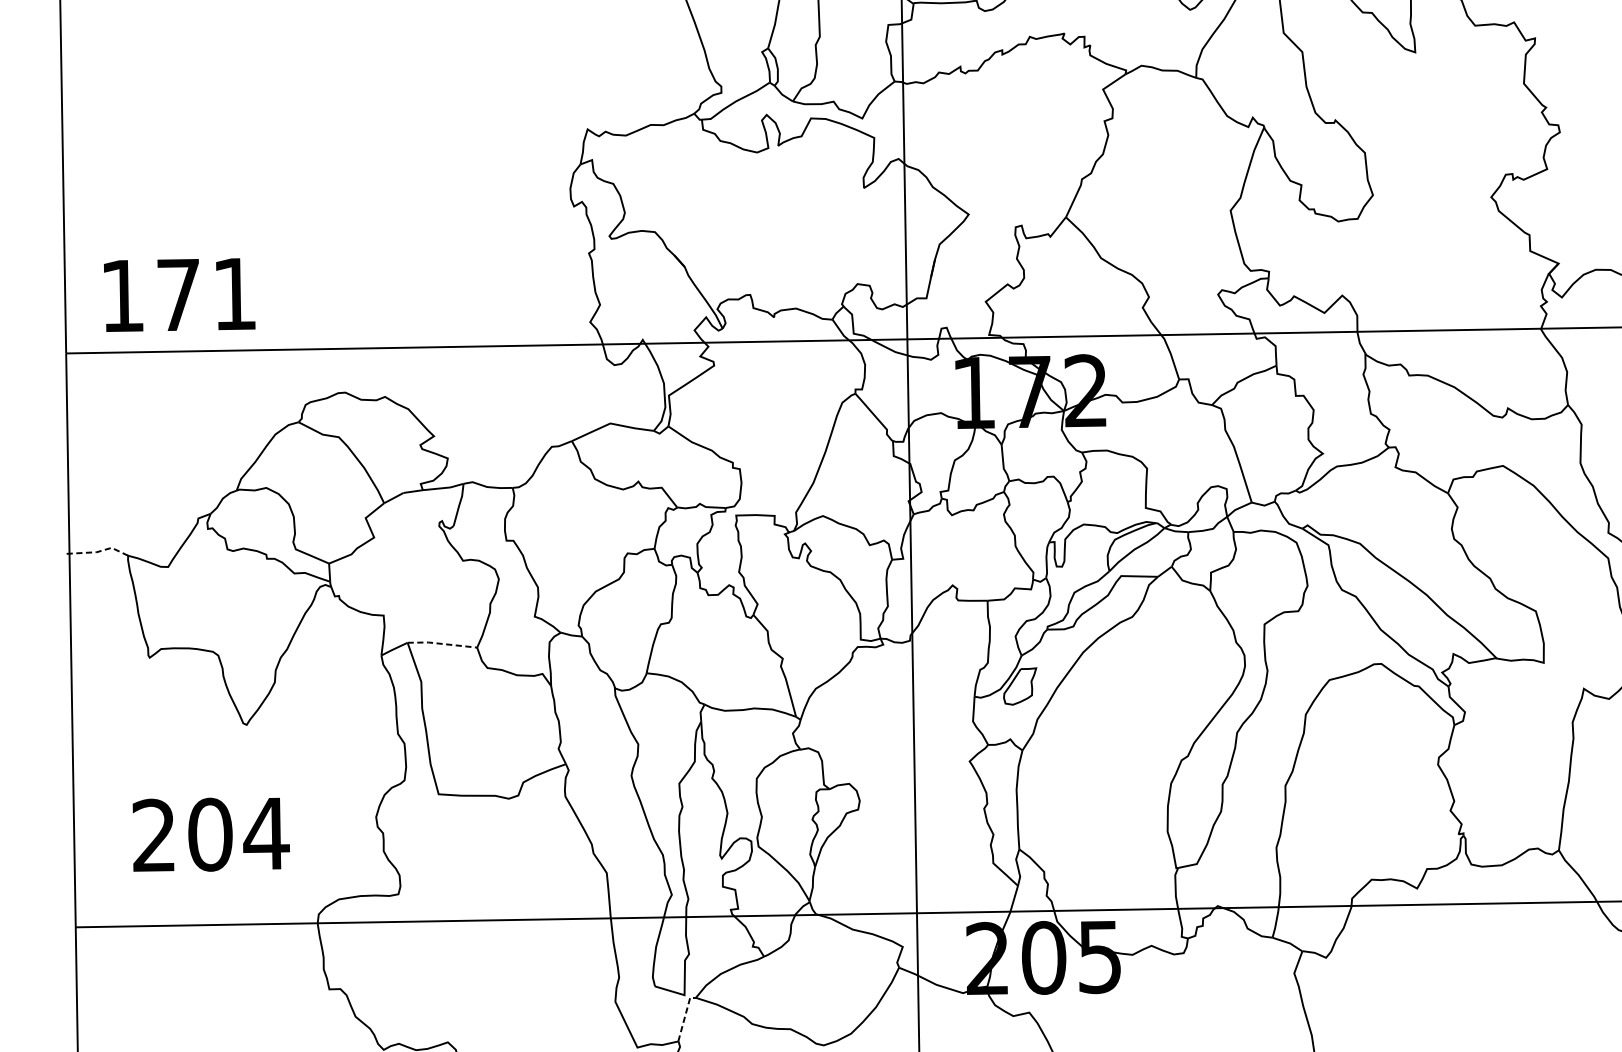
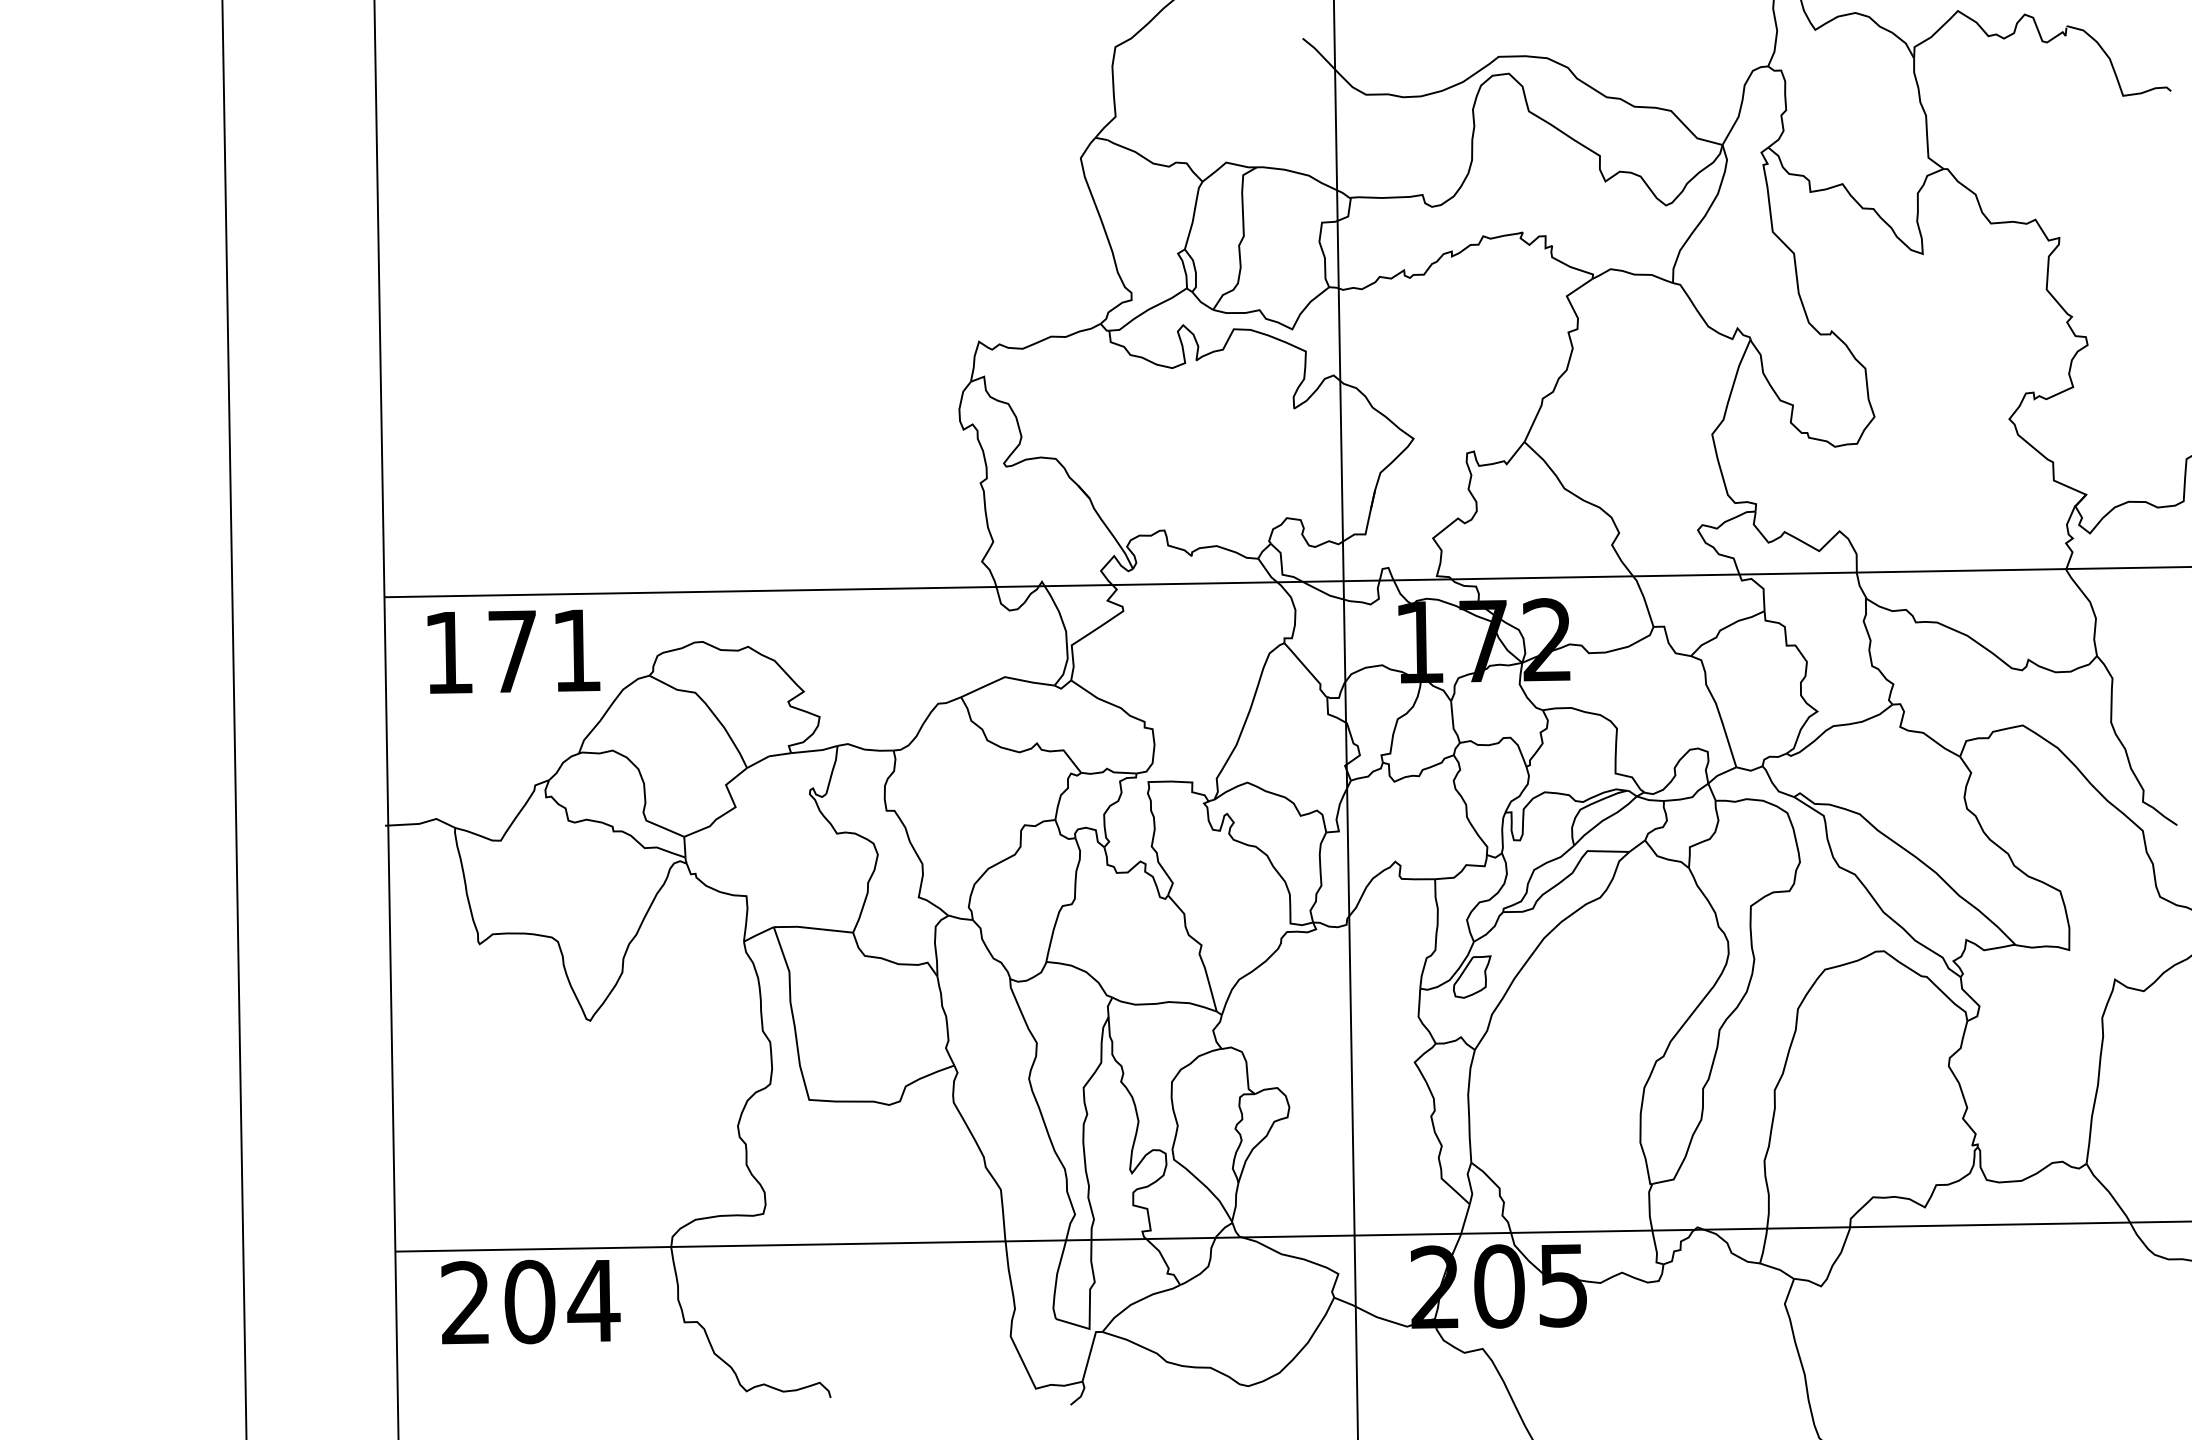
text: (179, 294) -> (513, 651), moved
line: (98, 551) -> (421, 823), dashed -> solid
line: (442, 643) -> (813, 928), dashed -> solid
text: (210, 834) -> (530, 1301), moved
line: (685, 1016) -> (1090, 1353), dashed -> solid

